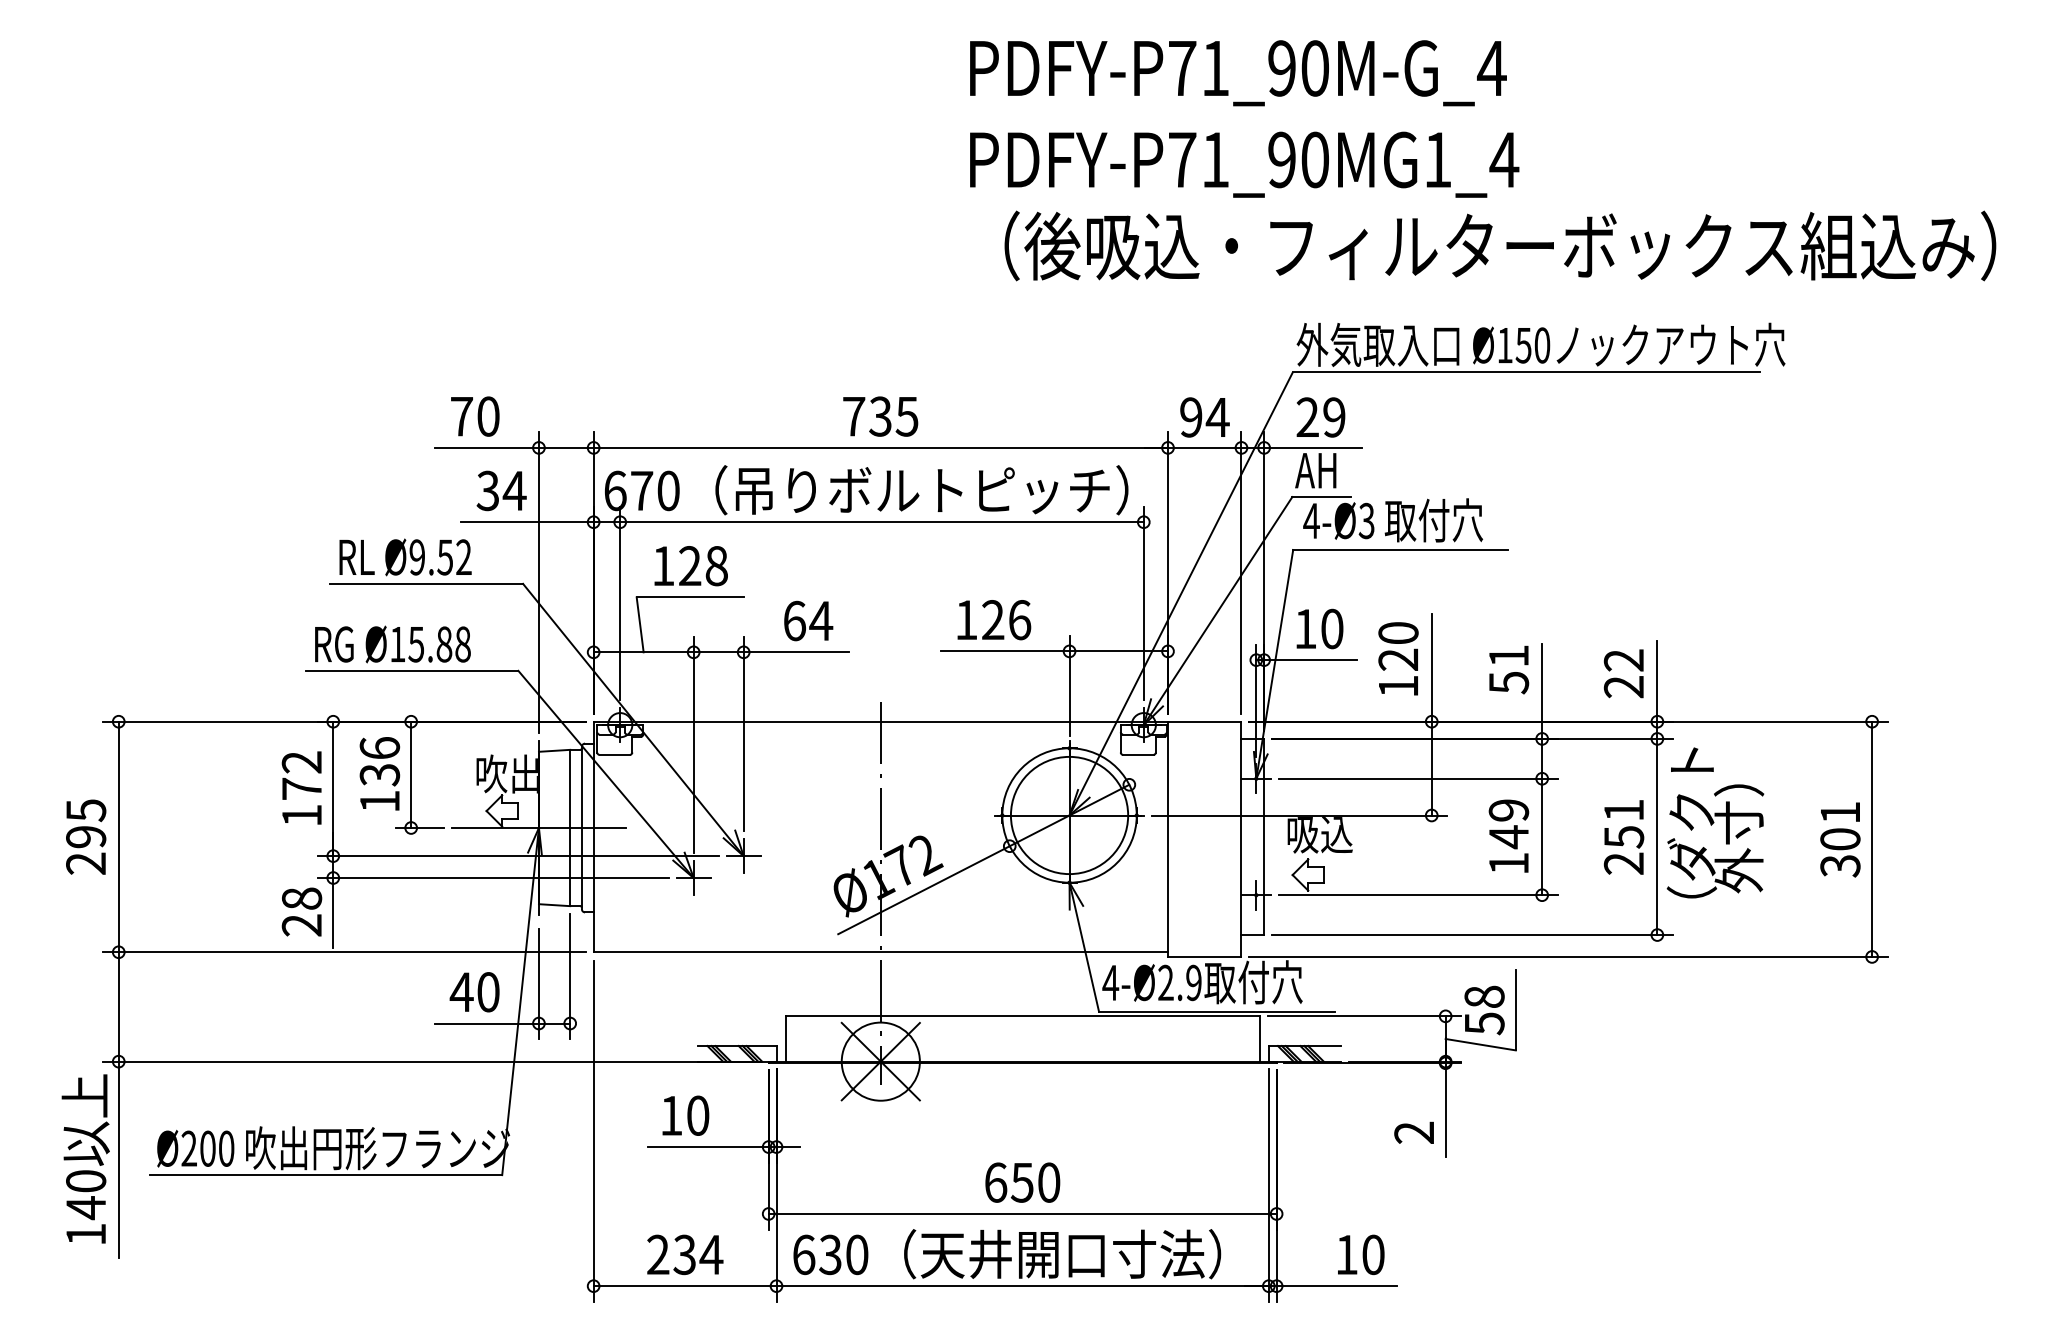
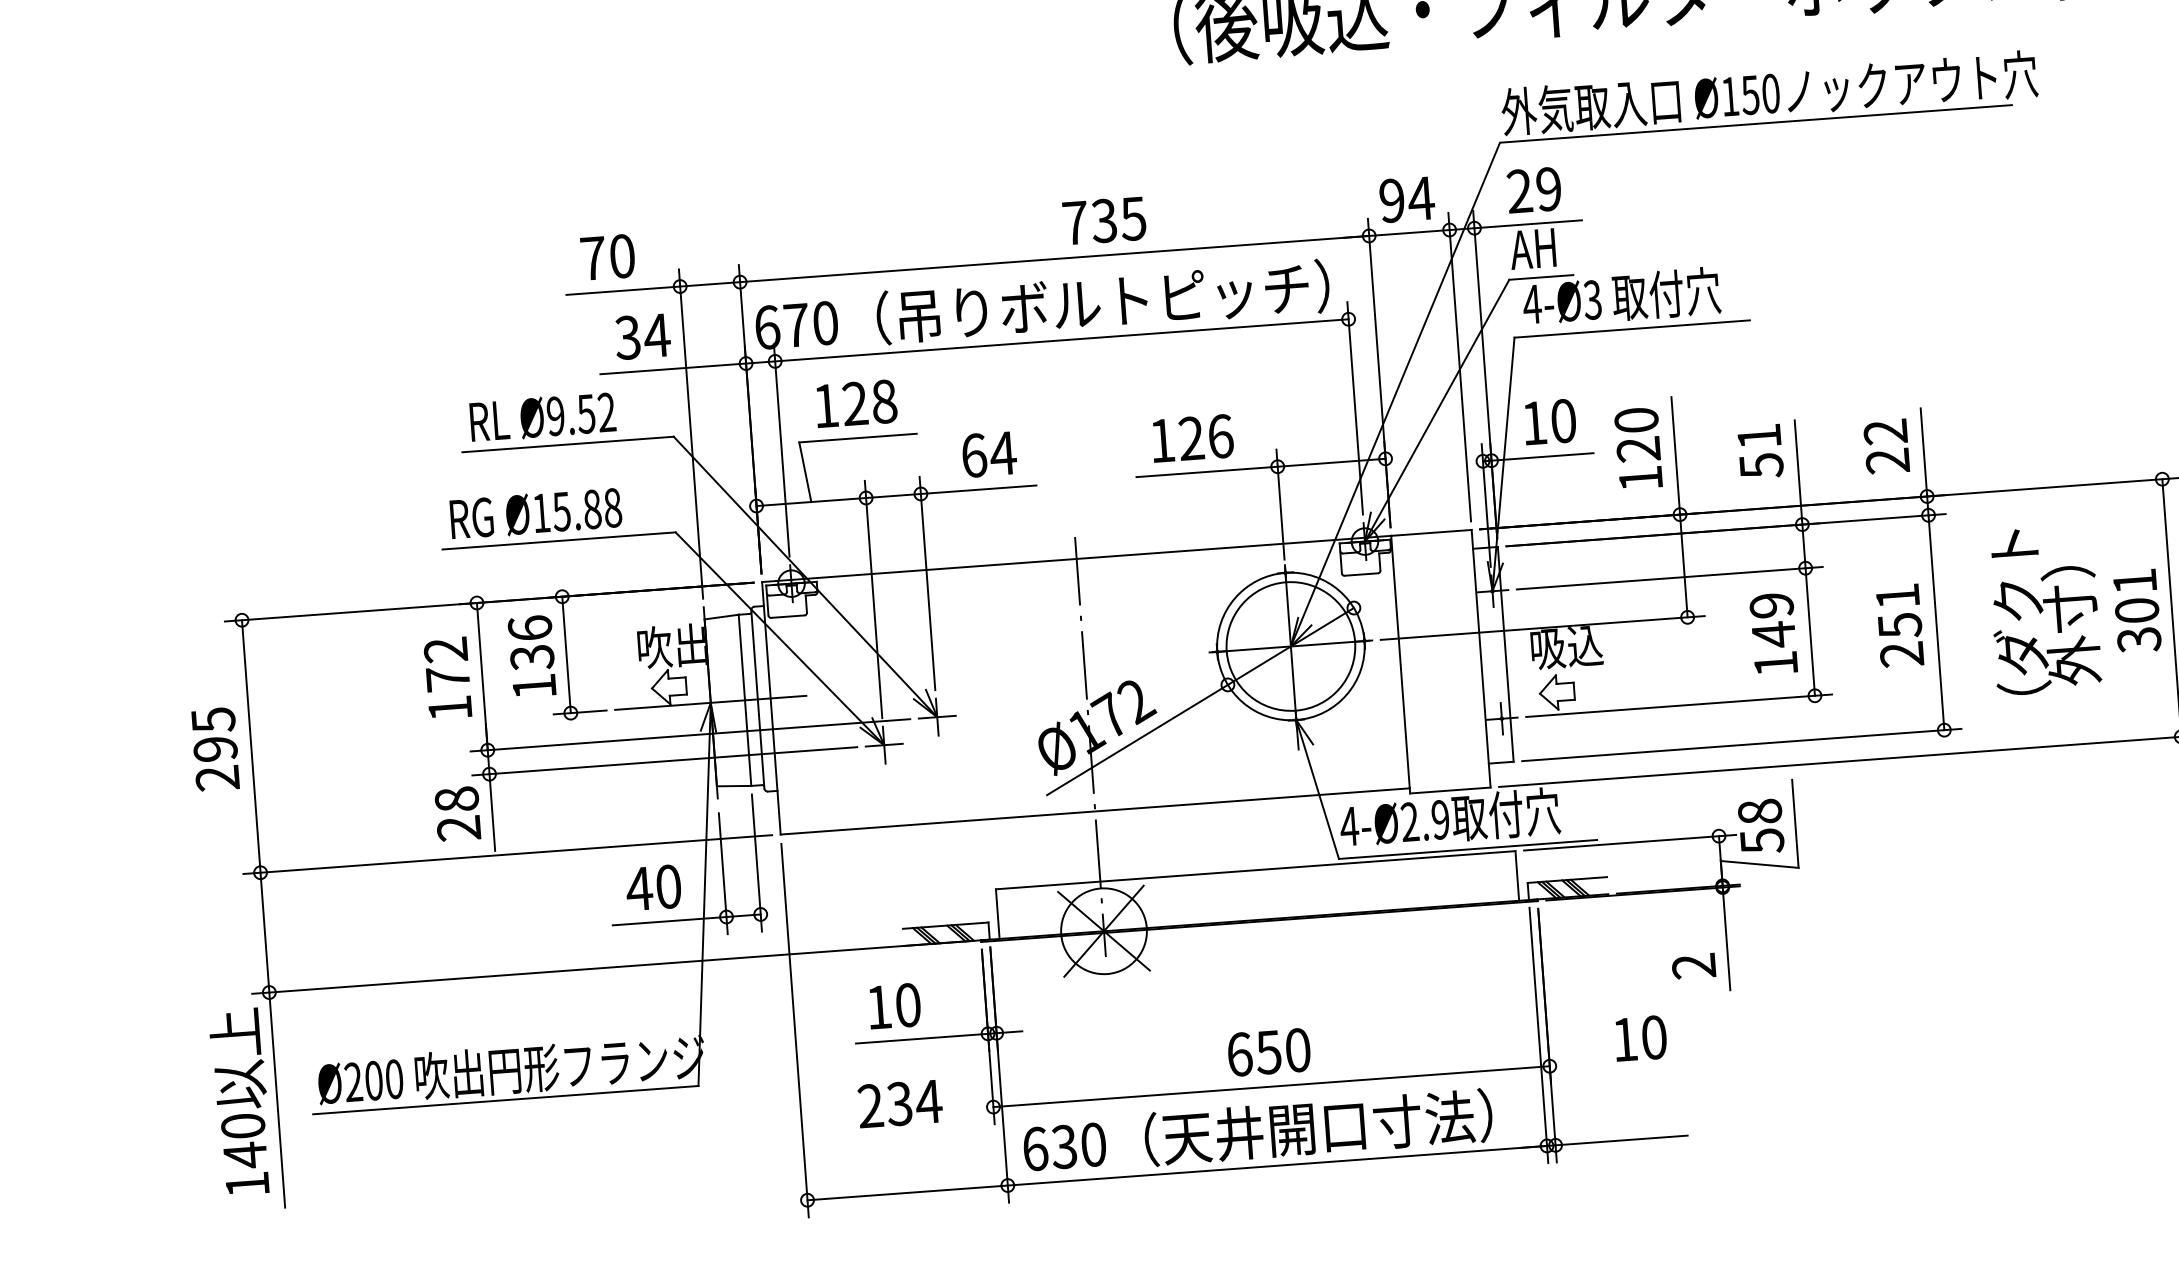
text: (880, 416) -> (1104, 220), moved
text: (1715, 822) -> (2044, 609), moved
text: (685, 1254) -> (900, 1103), moved
text: (1361, 1254) -> (1641, 1038), moved

